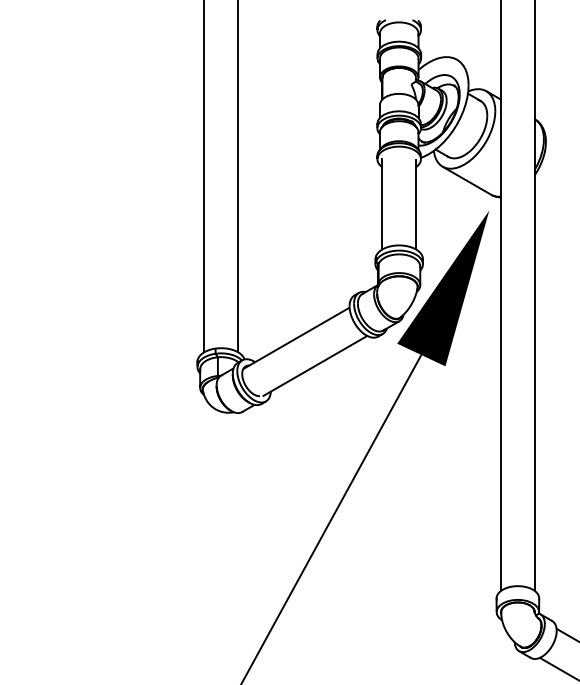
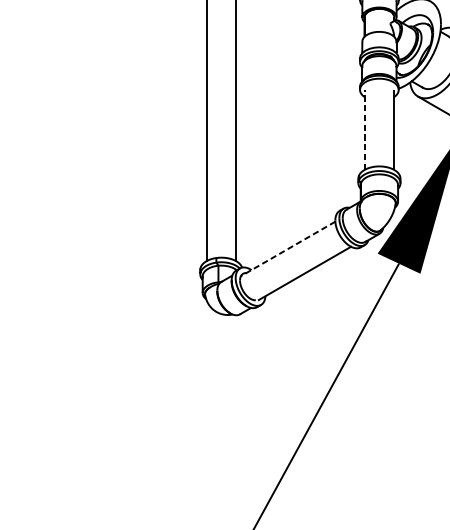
line: (382, 203) -> (364, 129), solid -> dashed
line: (295, 339) -> (287, 249), solid -> dashed

